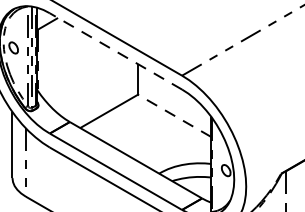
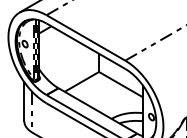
line: (115, 50) -> (85, 45), dashed -> solid
line: (174, 115) -> (120, 84), dashed -> solid

